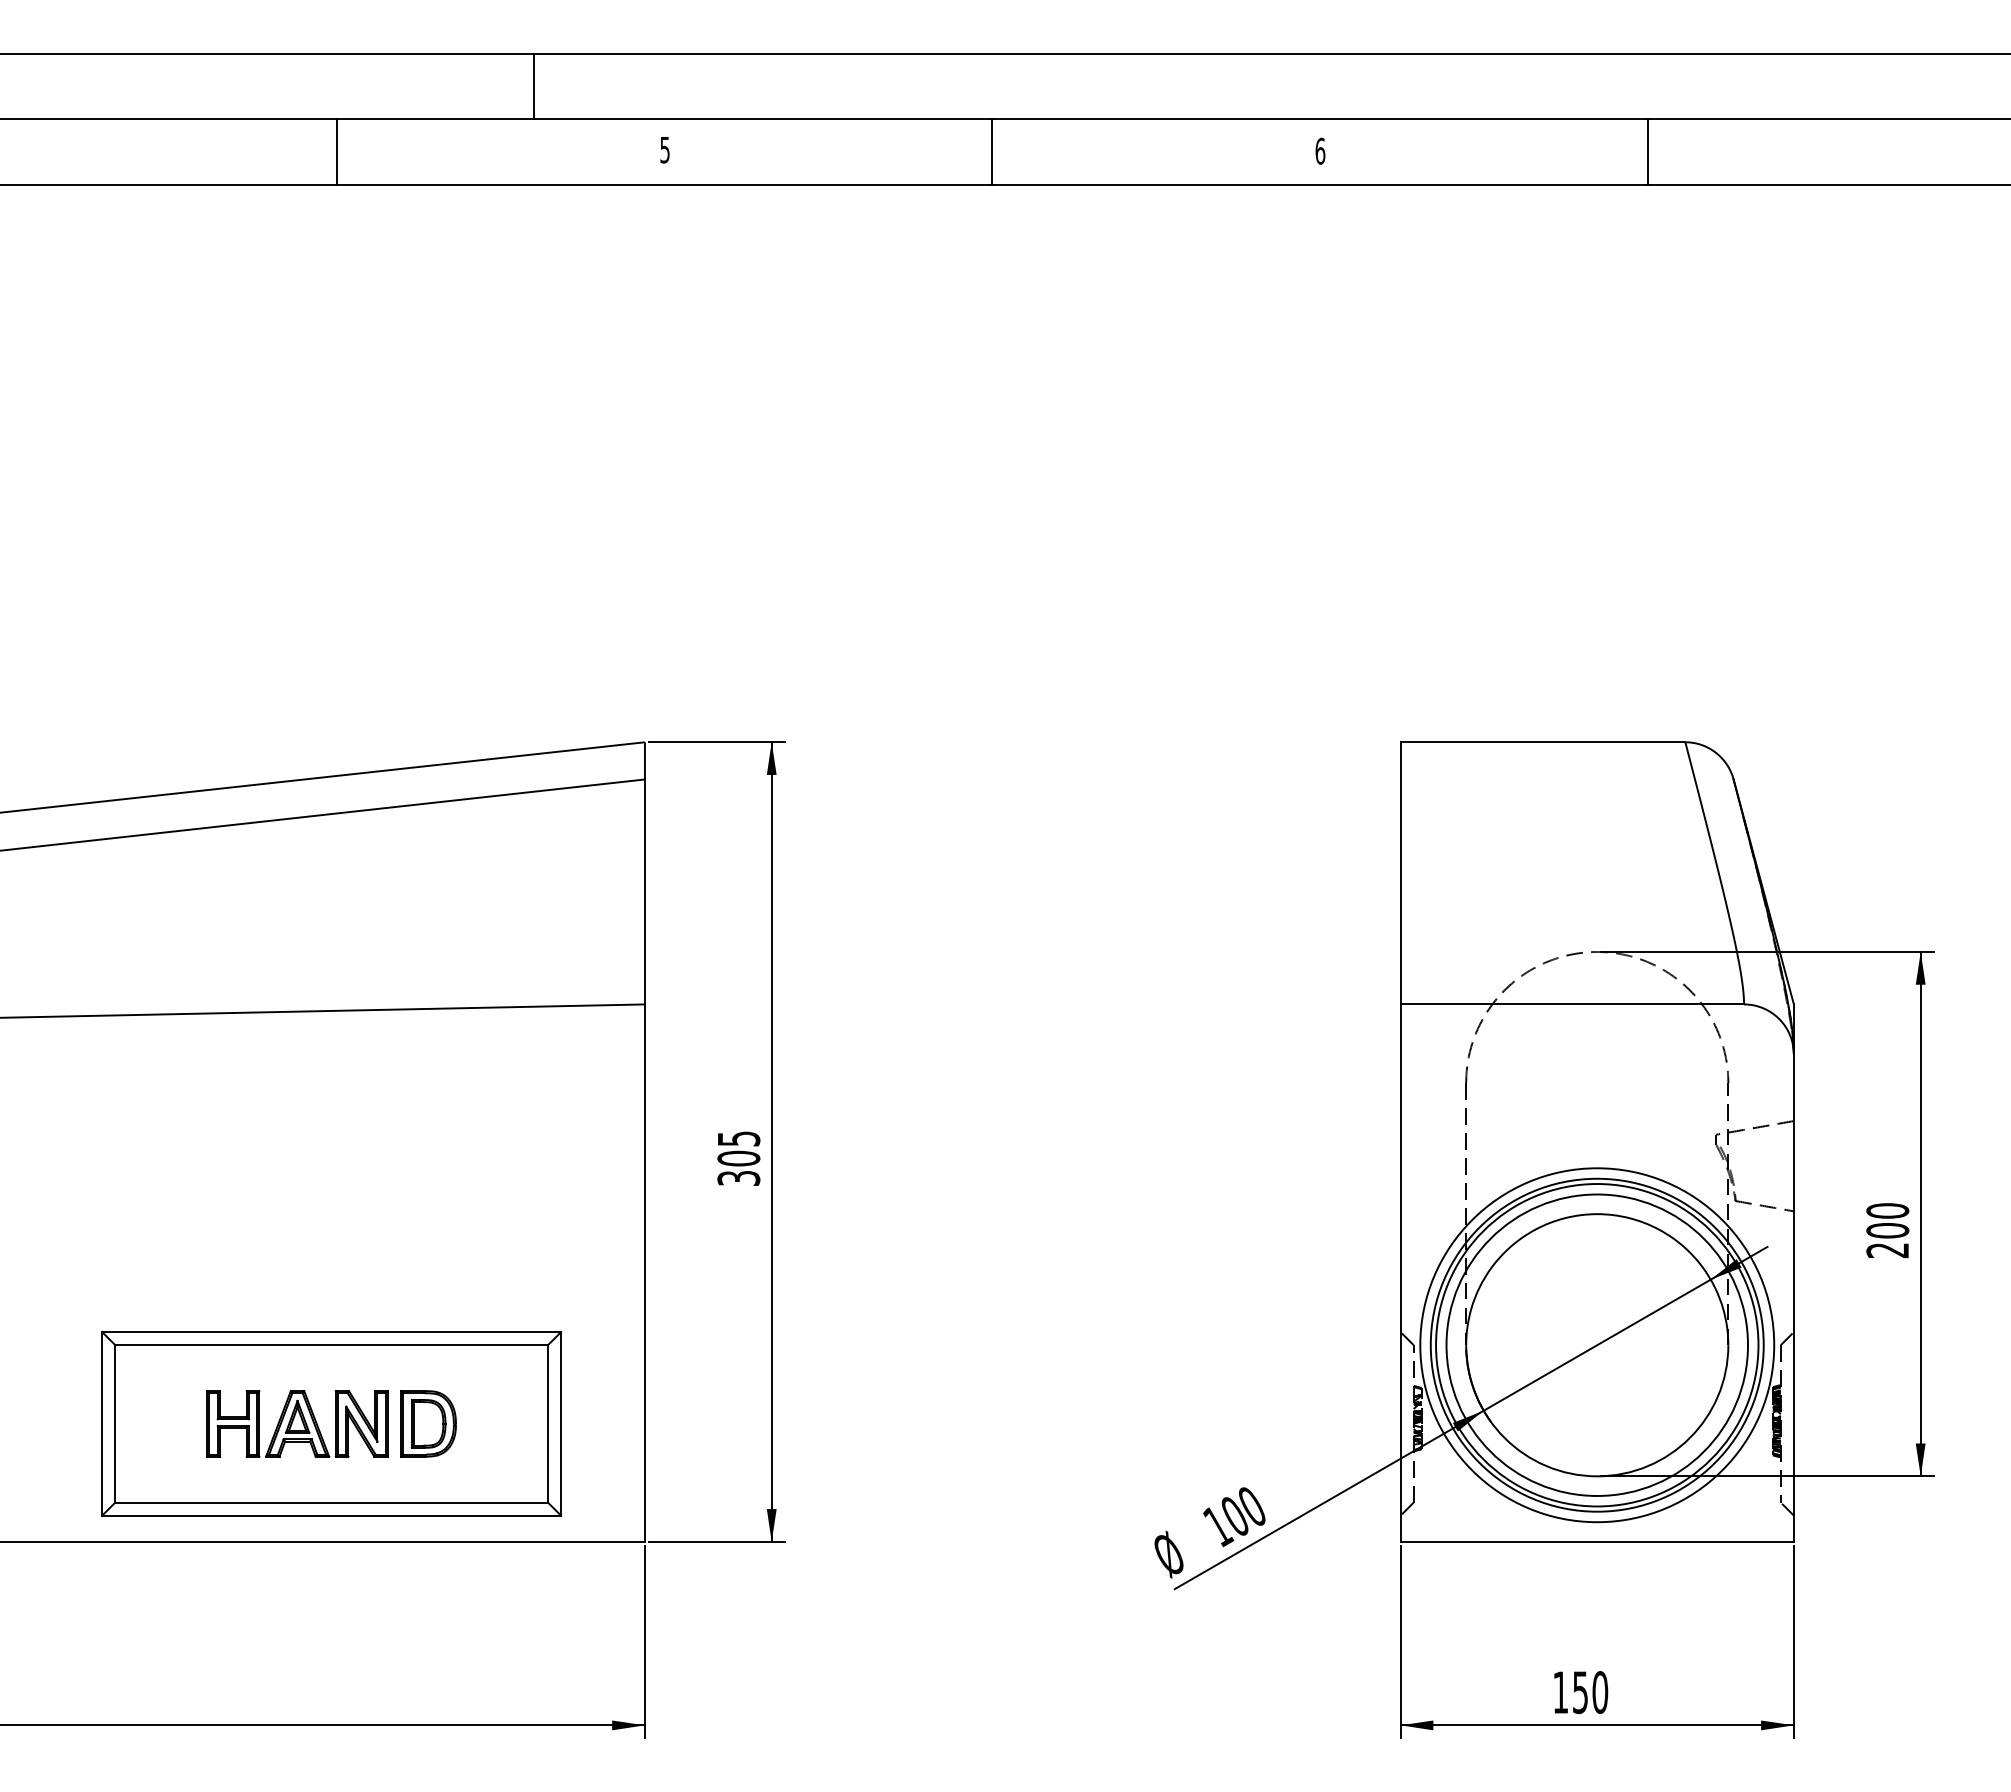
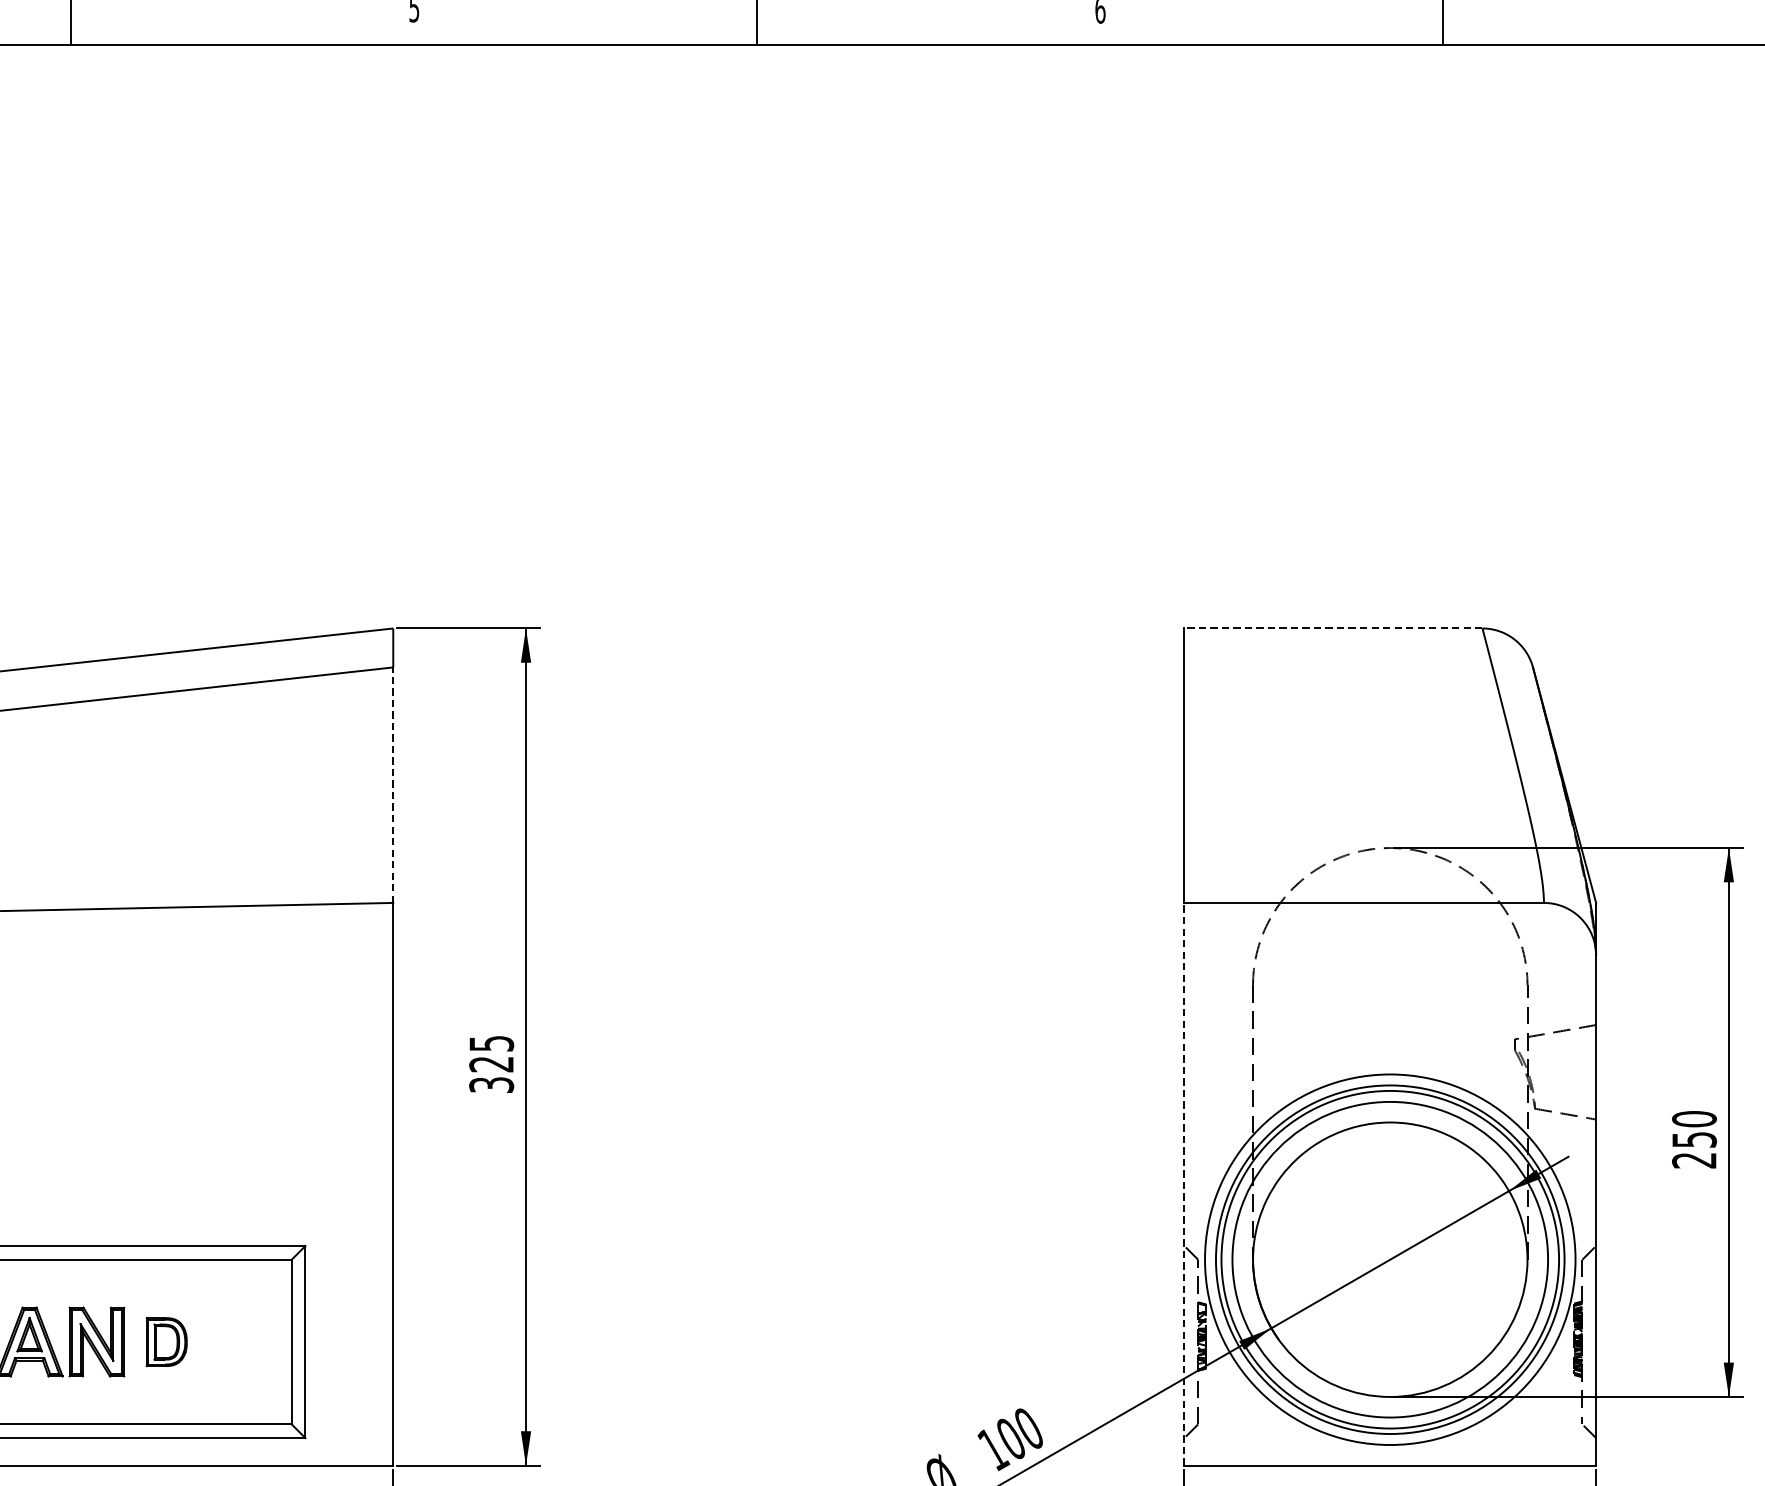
line: (1542, 742) -> (1332, 628), solid -> dashed
line: (644, 891) -> (392, 784), solid -> dashed
text: (738, 1158) -> (491, 1064), 305 -> 325
text: (1887, 1230) -> (1694, 1139), 200 -> 250
line: (1400, 1273) -> (1184, 1184), solid -> dashed
part: (428, 1423) -> (166, 1341), size x0.7

